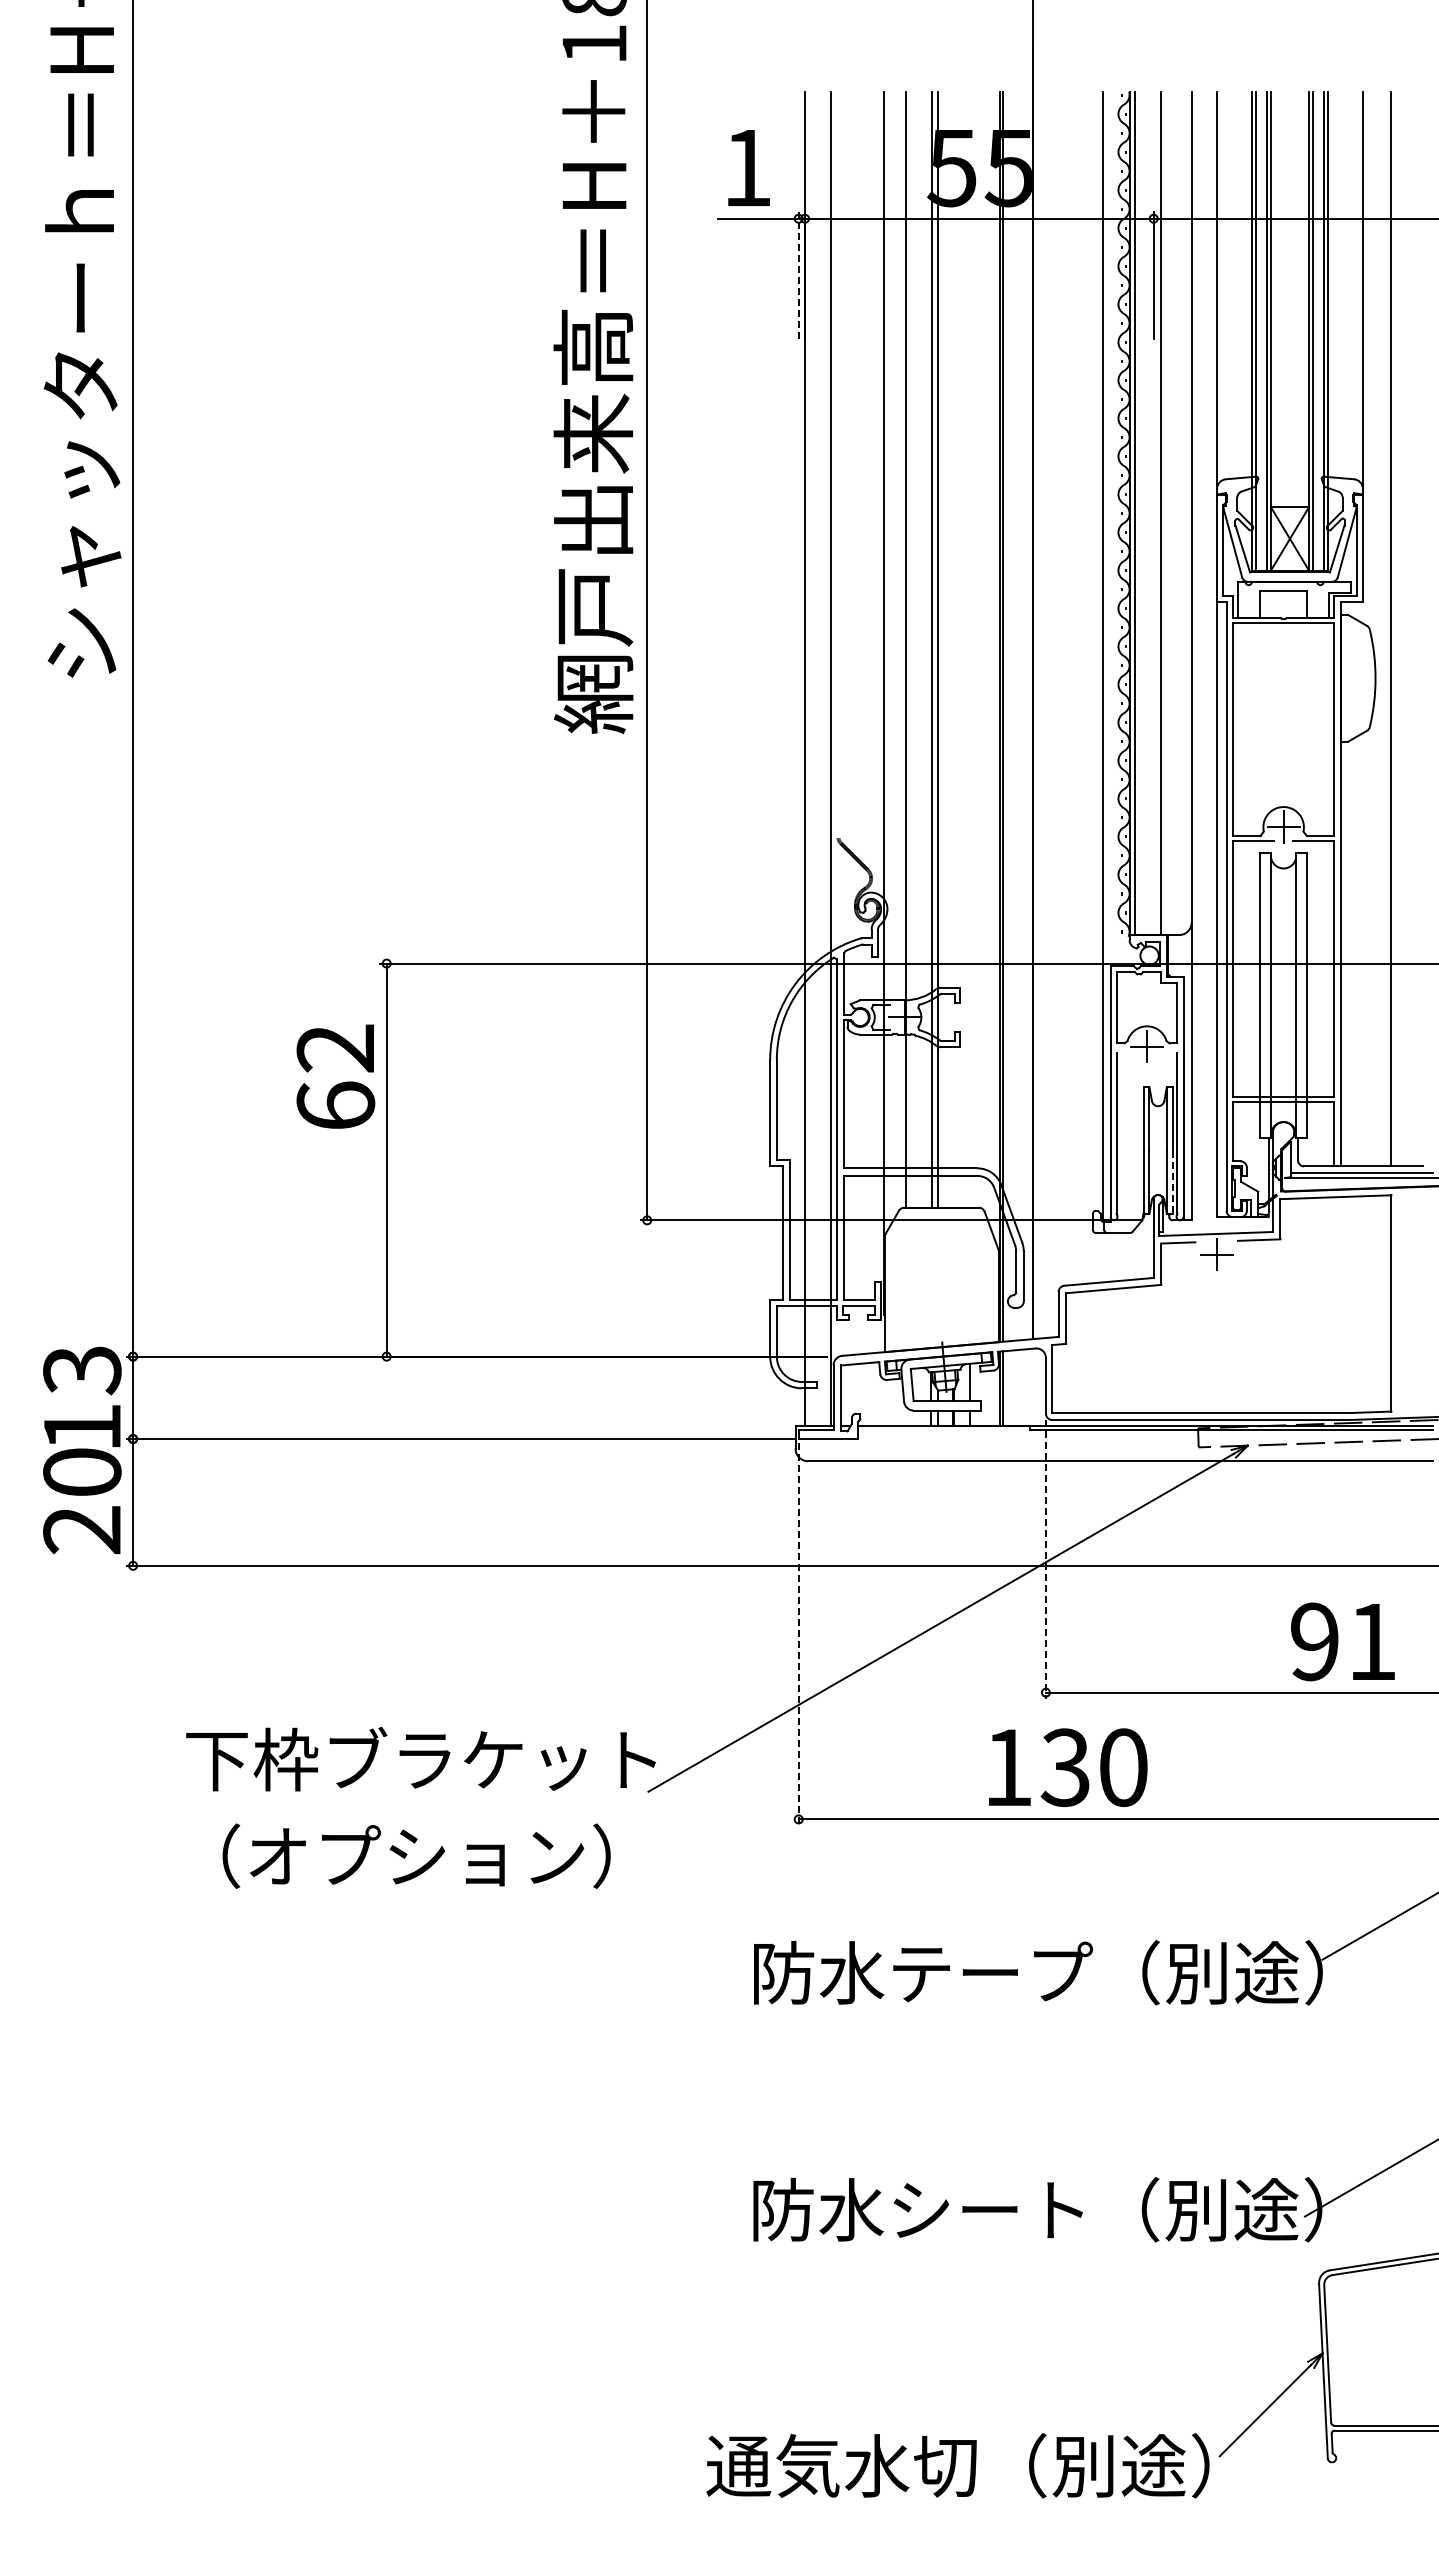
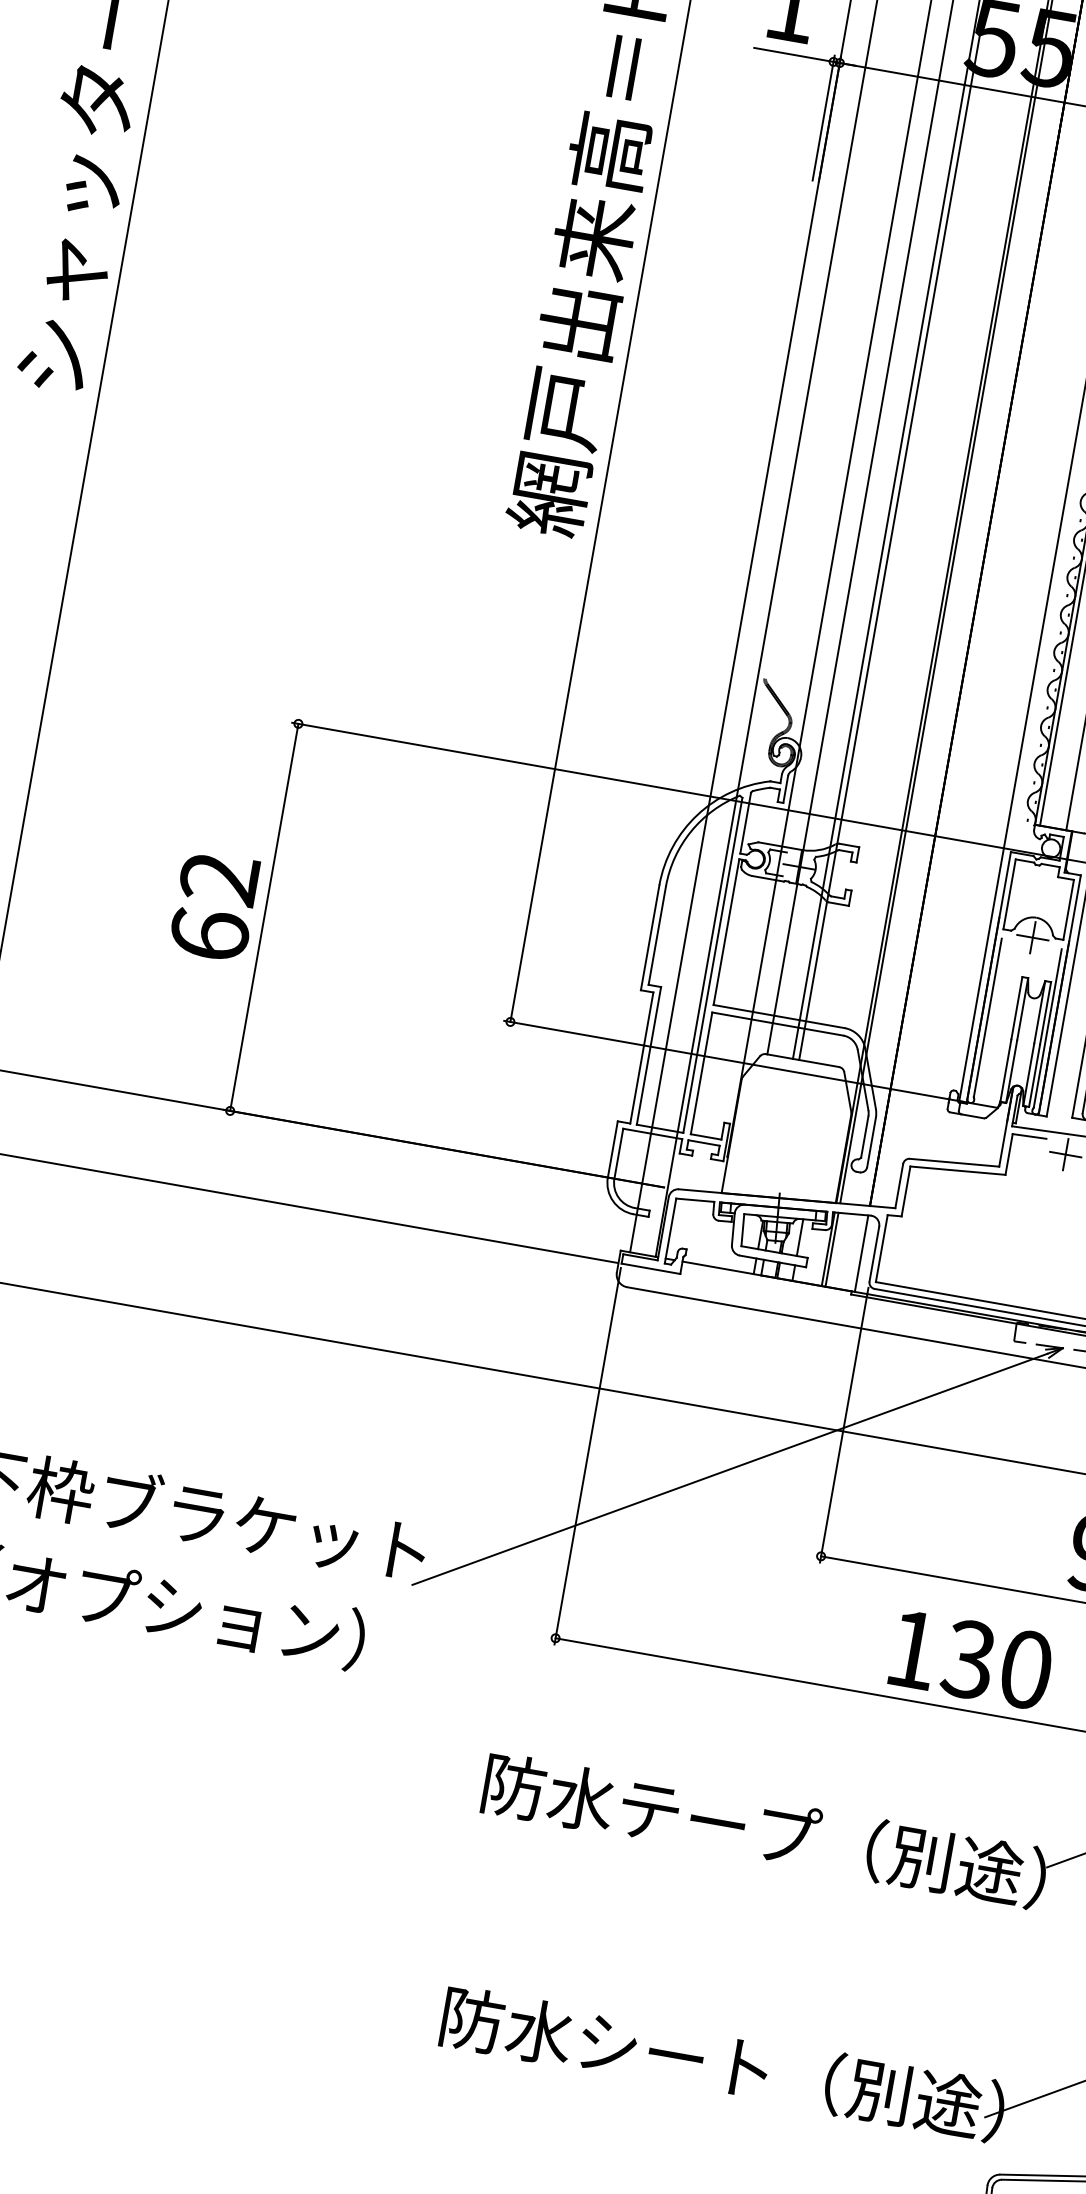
line: (798, 275) -> (823, 117), dashed -> solid
text: (335, 1076) -> (214, 905), moved
line: (1172, 1182) -> (1034, 1075), dashed -> solid
line: (1033, 1387) -> (861, 1253), added
line: (1045, 1560) -> (843, 1426), dashed -> solid
line: (798, 1635) -> (587, 1457), dashed -> solid
text: (1068, 1767) -> (971, 1659), moved

